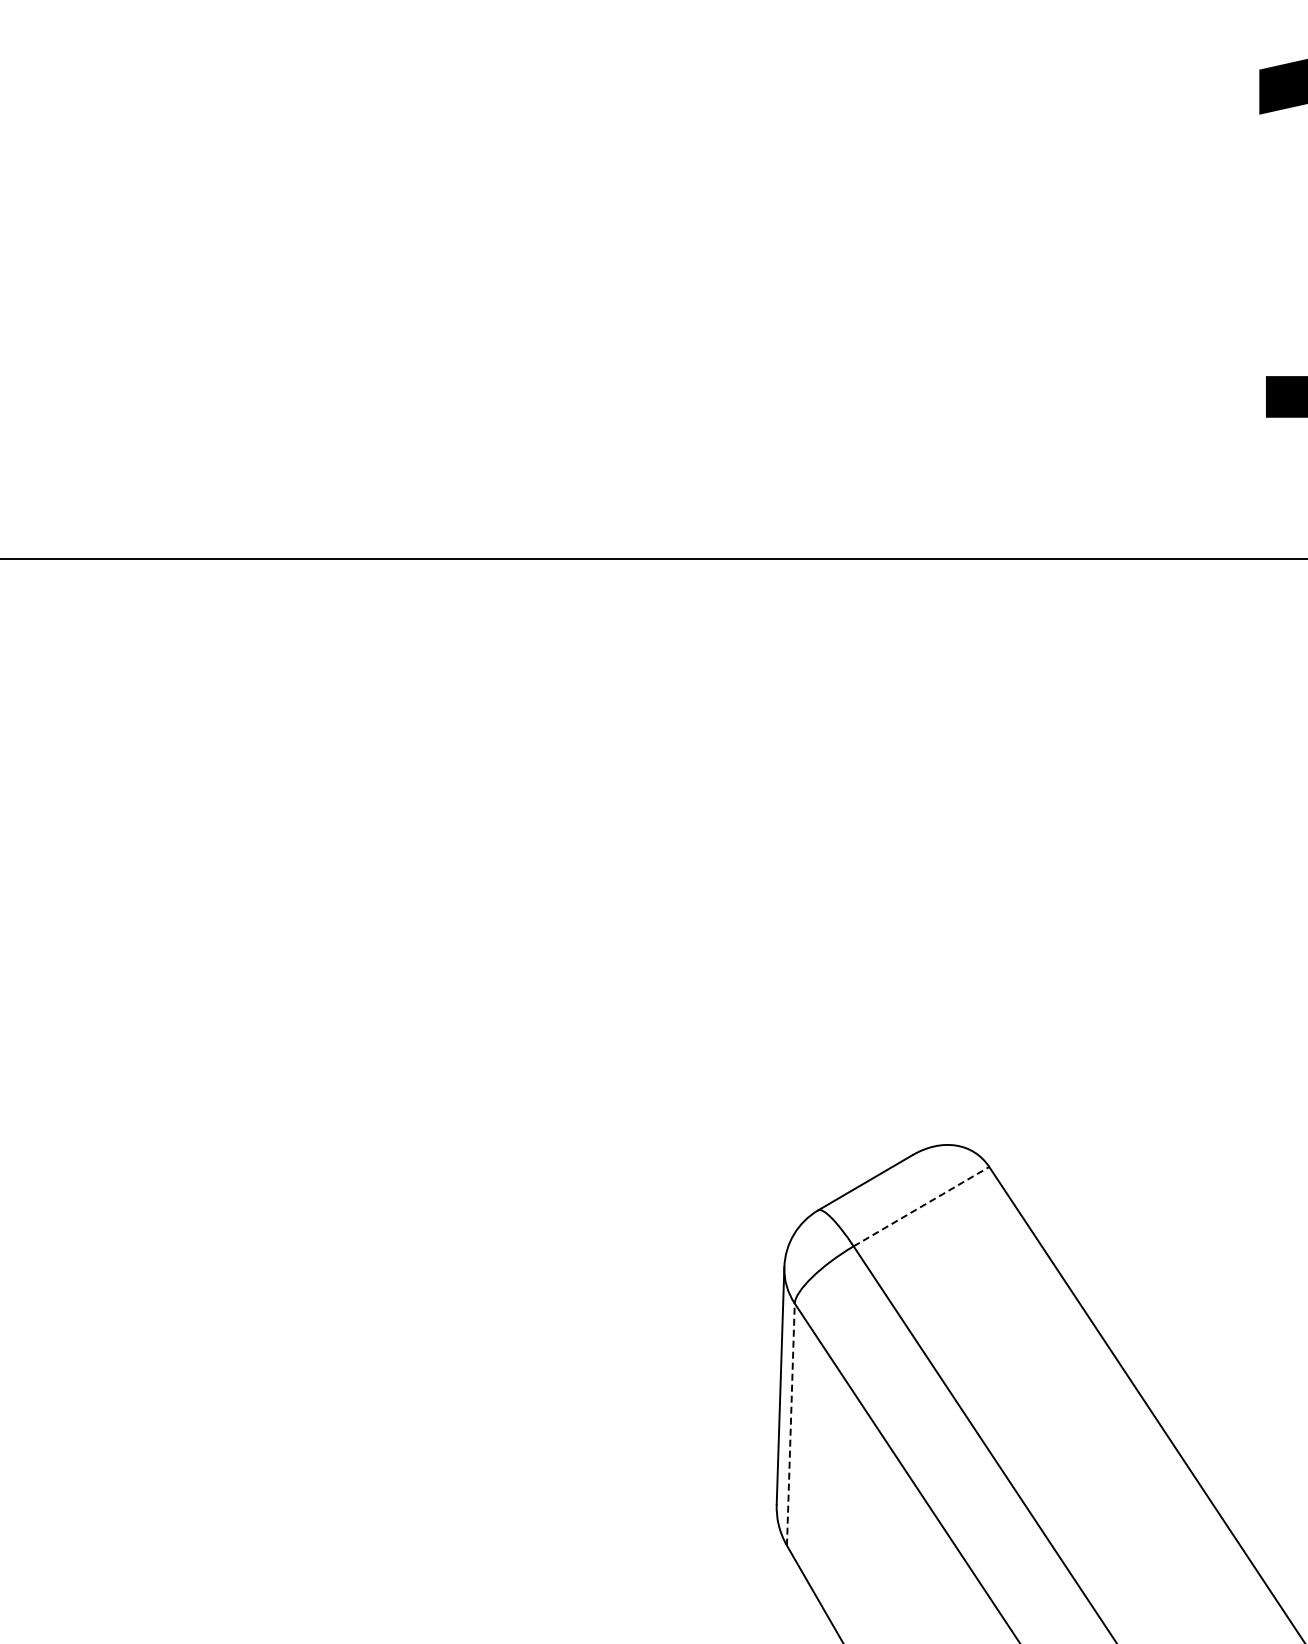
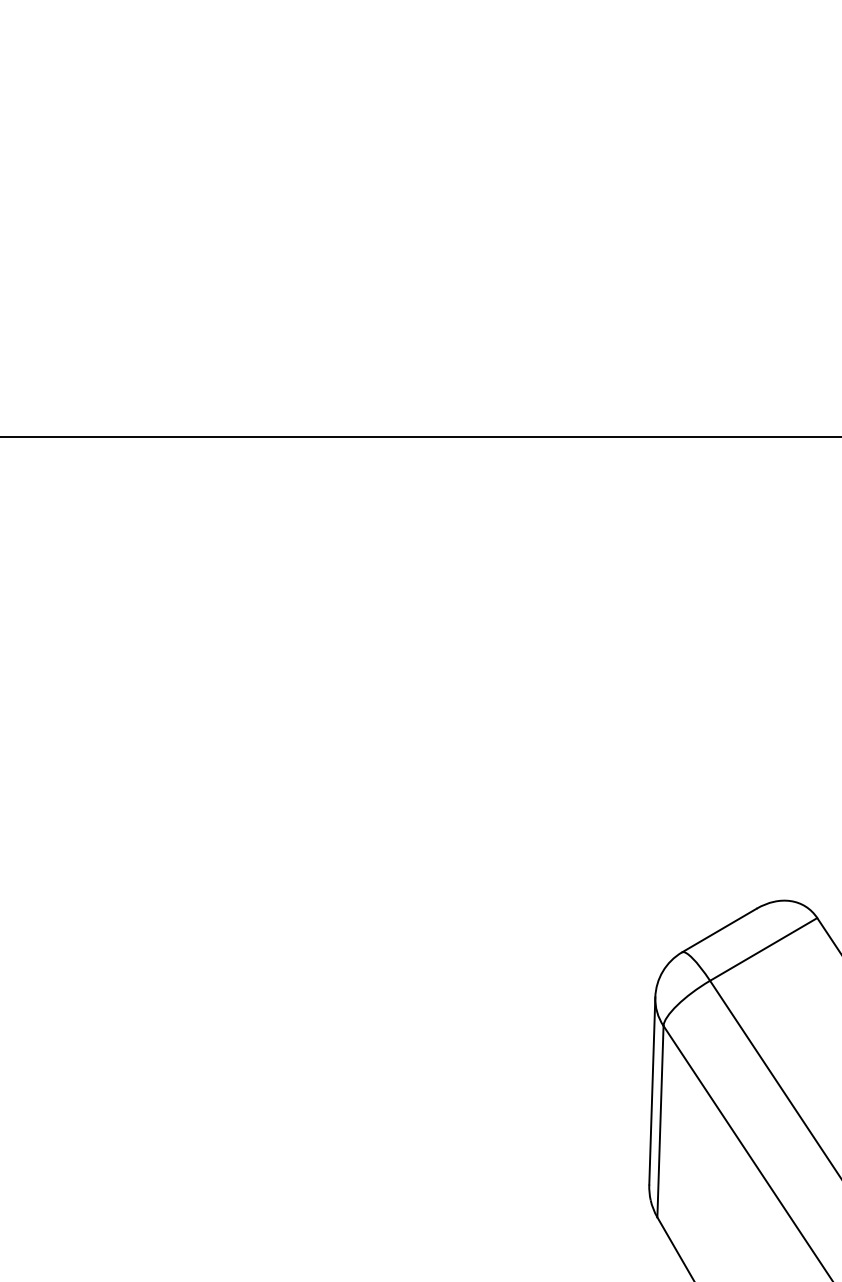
line: (921, 1206) -> (763, 949), dashed -> solid
line: (790, 1424) -> (660, 1121), dashed -> solid

